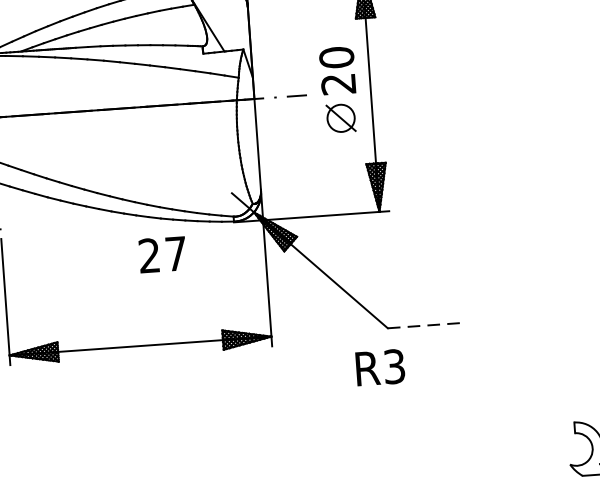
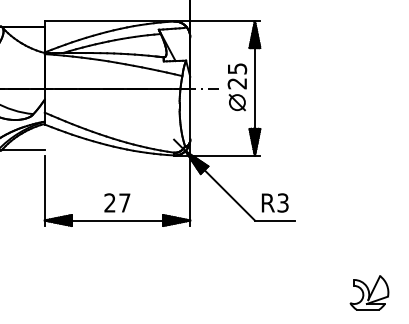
text: (336, 56) -> (237, 68), 20 -> 25
text: (162, 253) -> (117, 202), moved
line: (424, 325) -> (275, 220), dashed -> solid
text: (380, 366) -> (275, 202), moved

